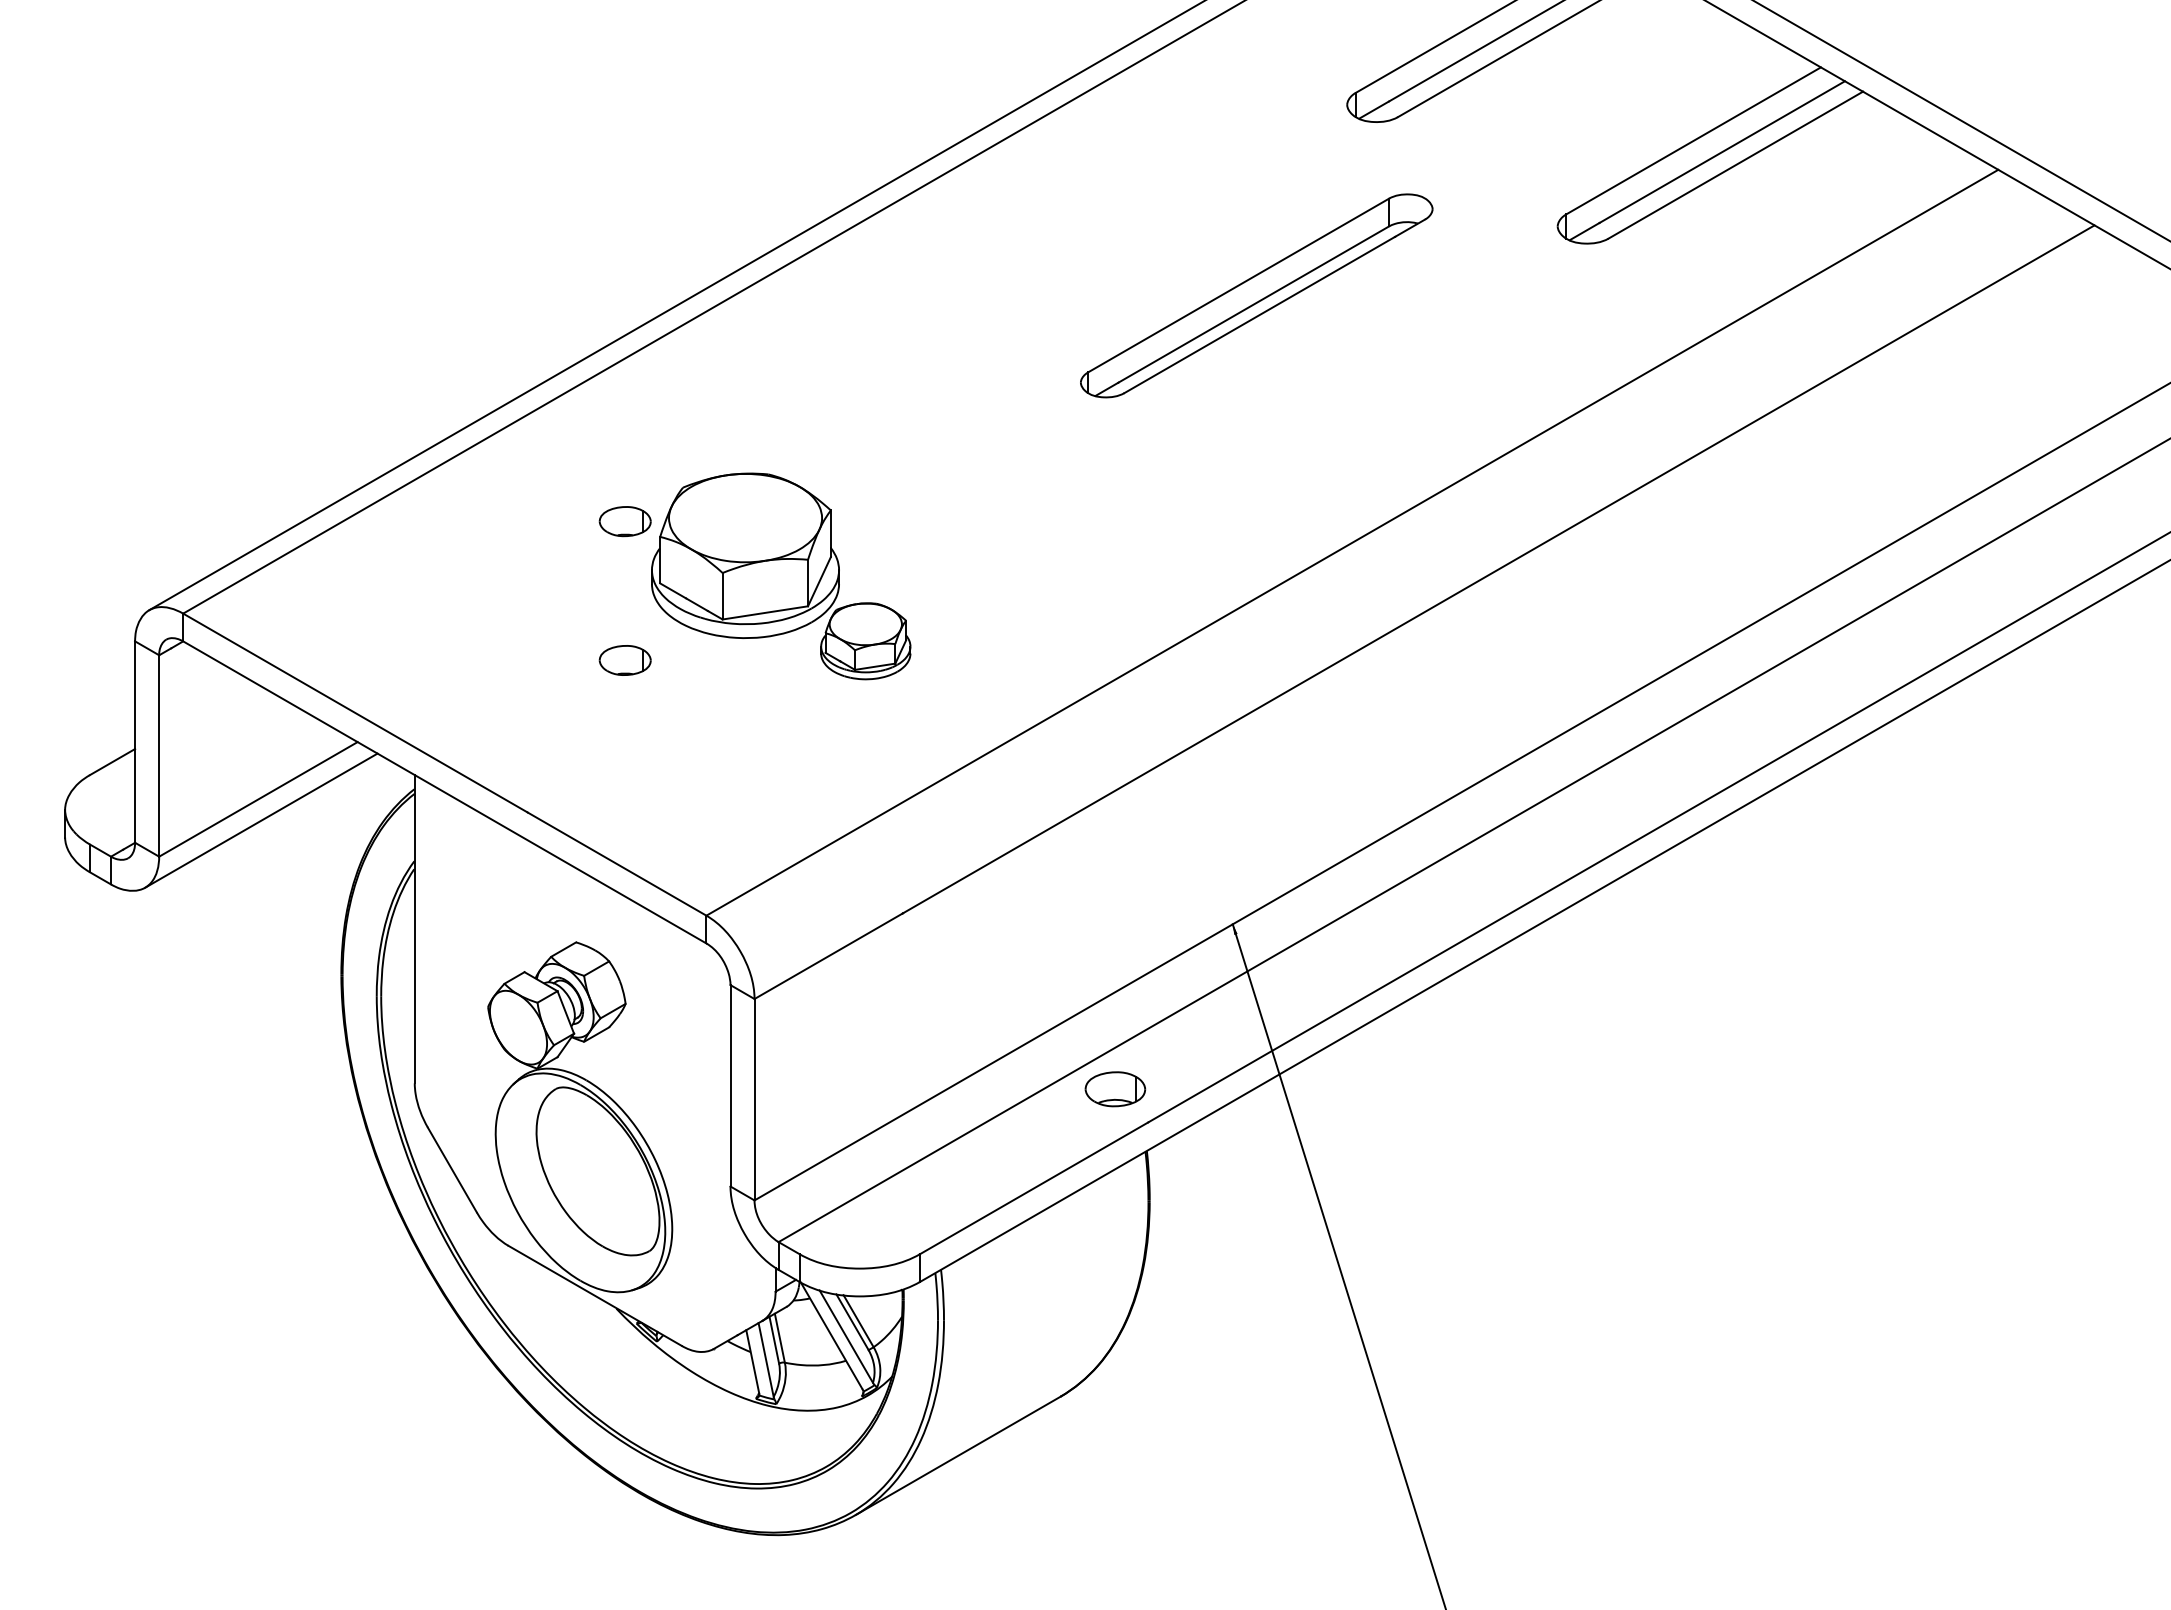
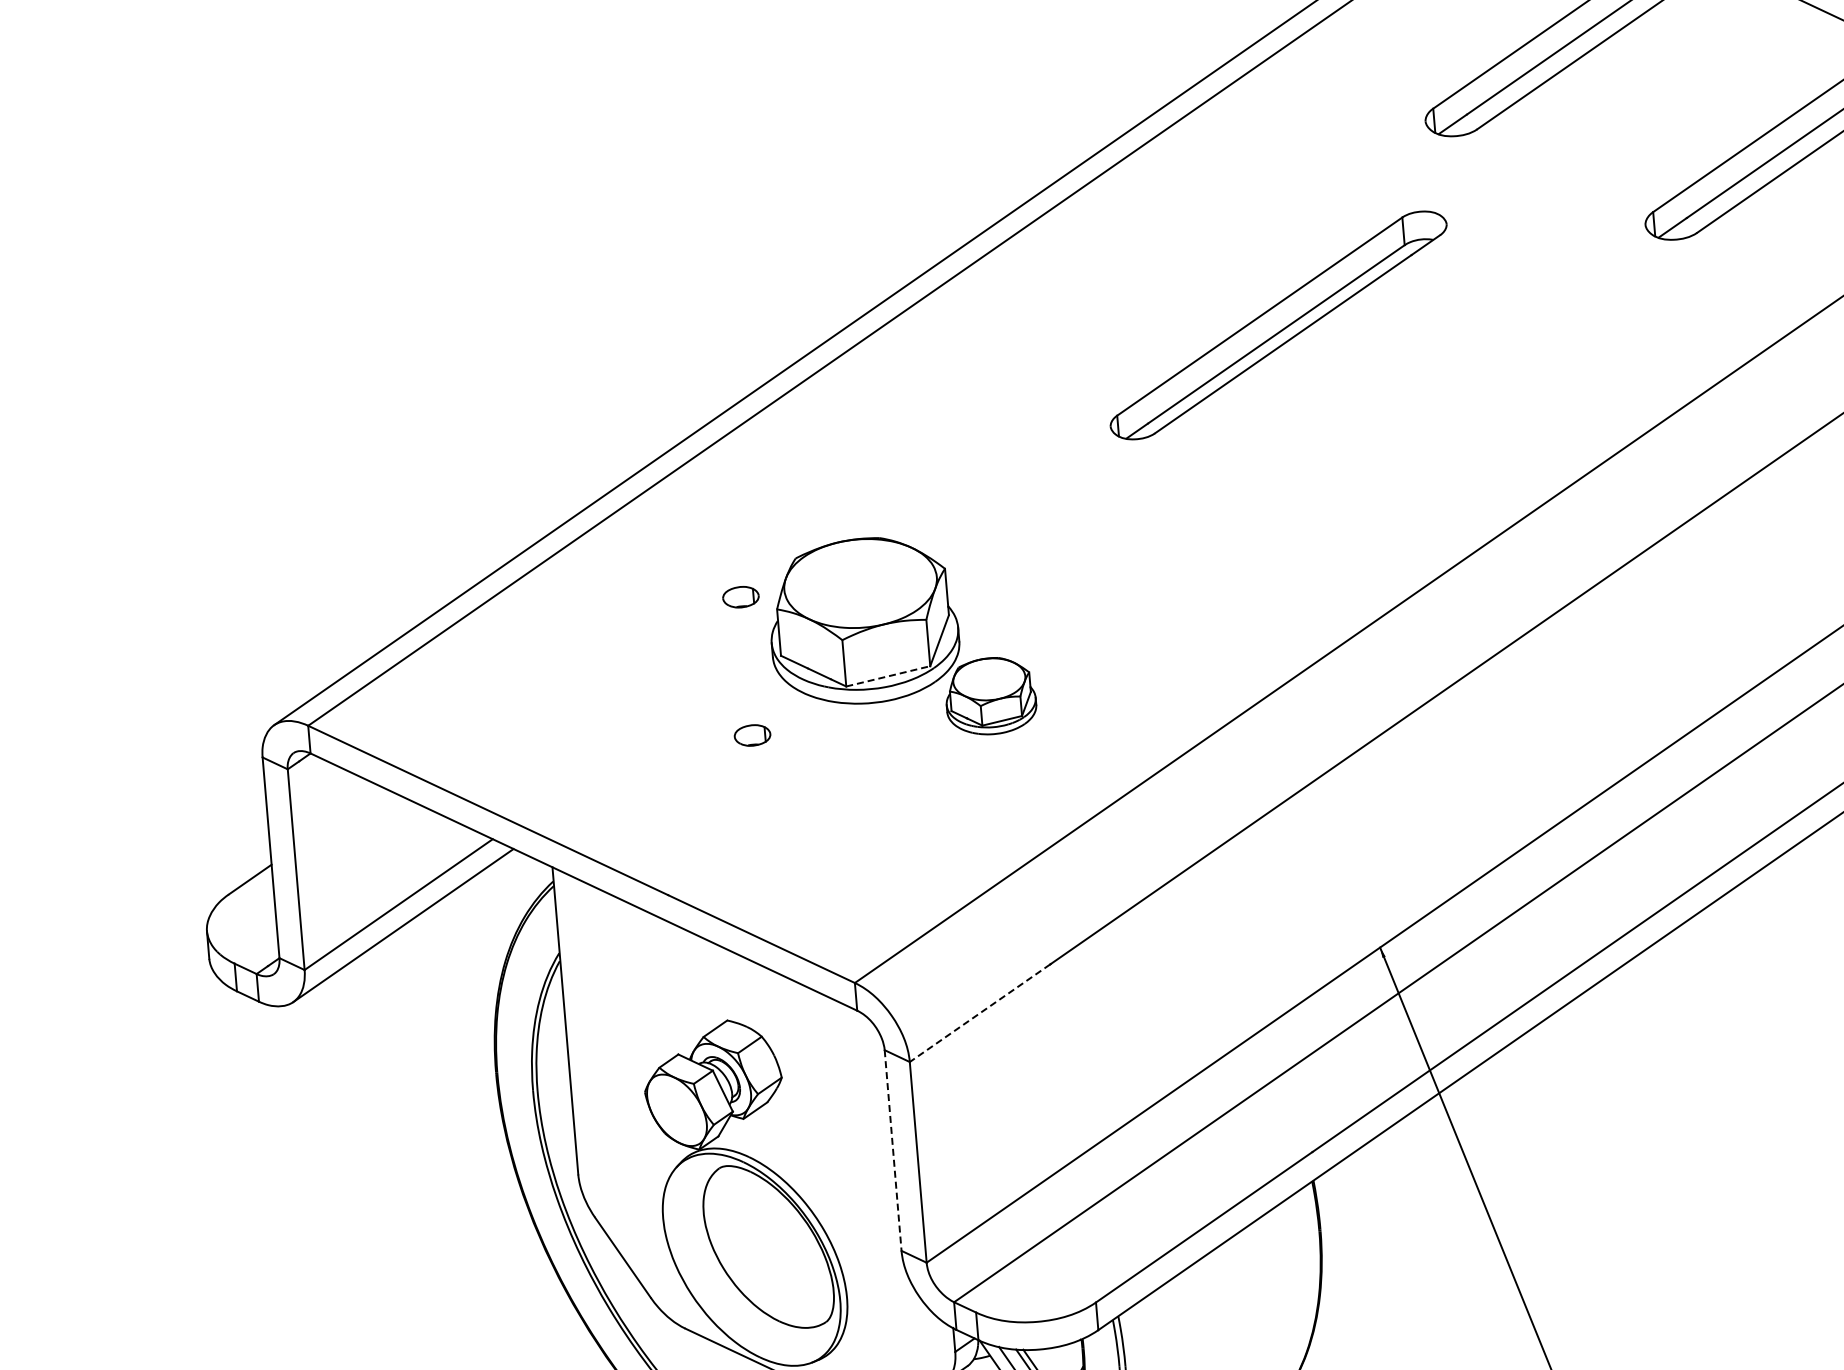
part: (1256, 295) -> (1278, 325), moved
part: (624, 521) -> (740, 597), size x0.7
line: (765, 612) -> (888, 675), solid -> dashed
part: (624, 660) -> (751, 735), size x0.7
line: (828, 956) -> (979, 1013), solid -> dashed
line: (730, 1085) -> (893, 1150), solid -> dashed
part: (1115, 1089) -> (1277, 1121), removed

